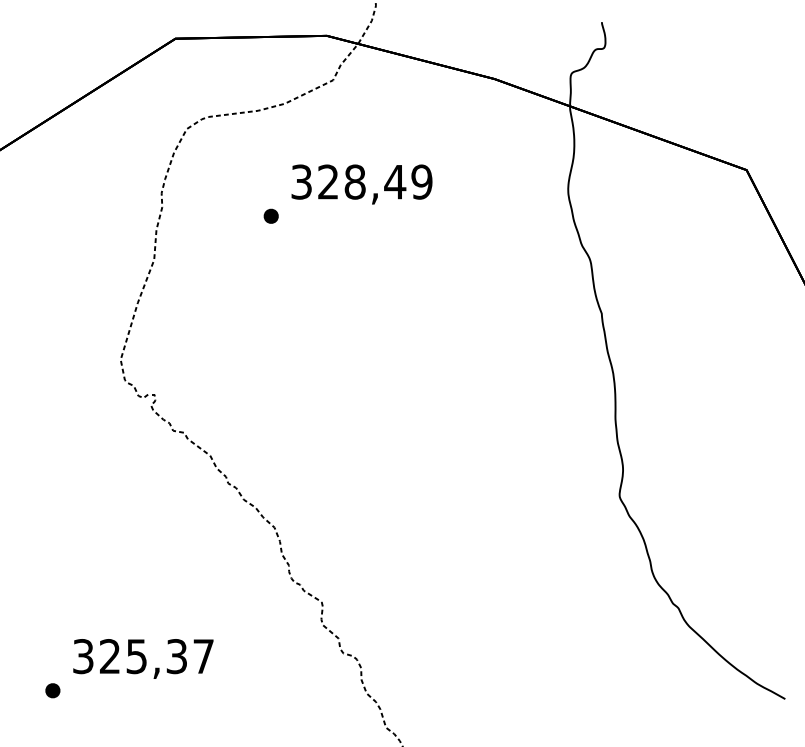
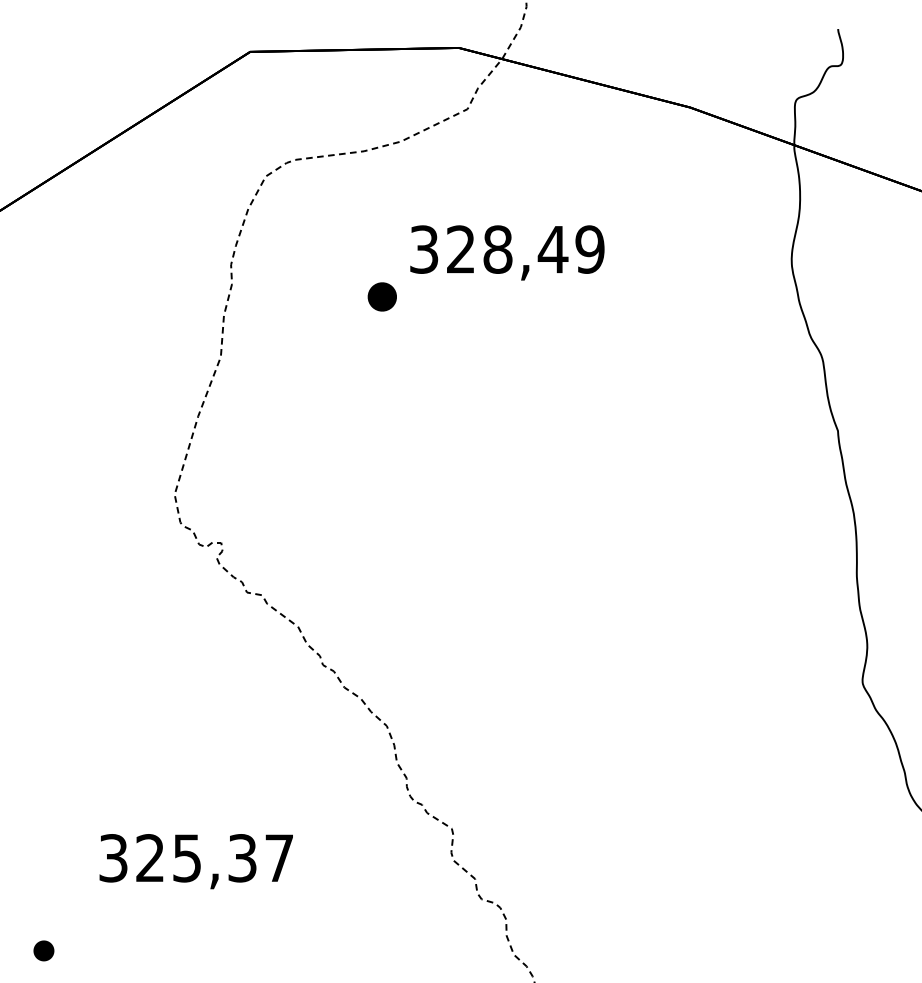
part: (270, 215) -> (381, 295), size x1.4
text: (143, 658) -> (196, 860), moved
part: (52, 690) -> (43, 950), moved

